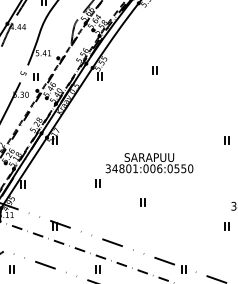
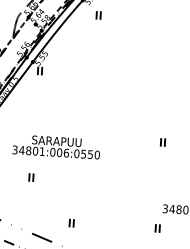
part: (154, 70) -> (97, 15), moved
text: (149, 163) -> (56, 147), moved
part: (142, 202) -> (70, 223), moved

